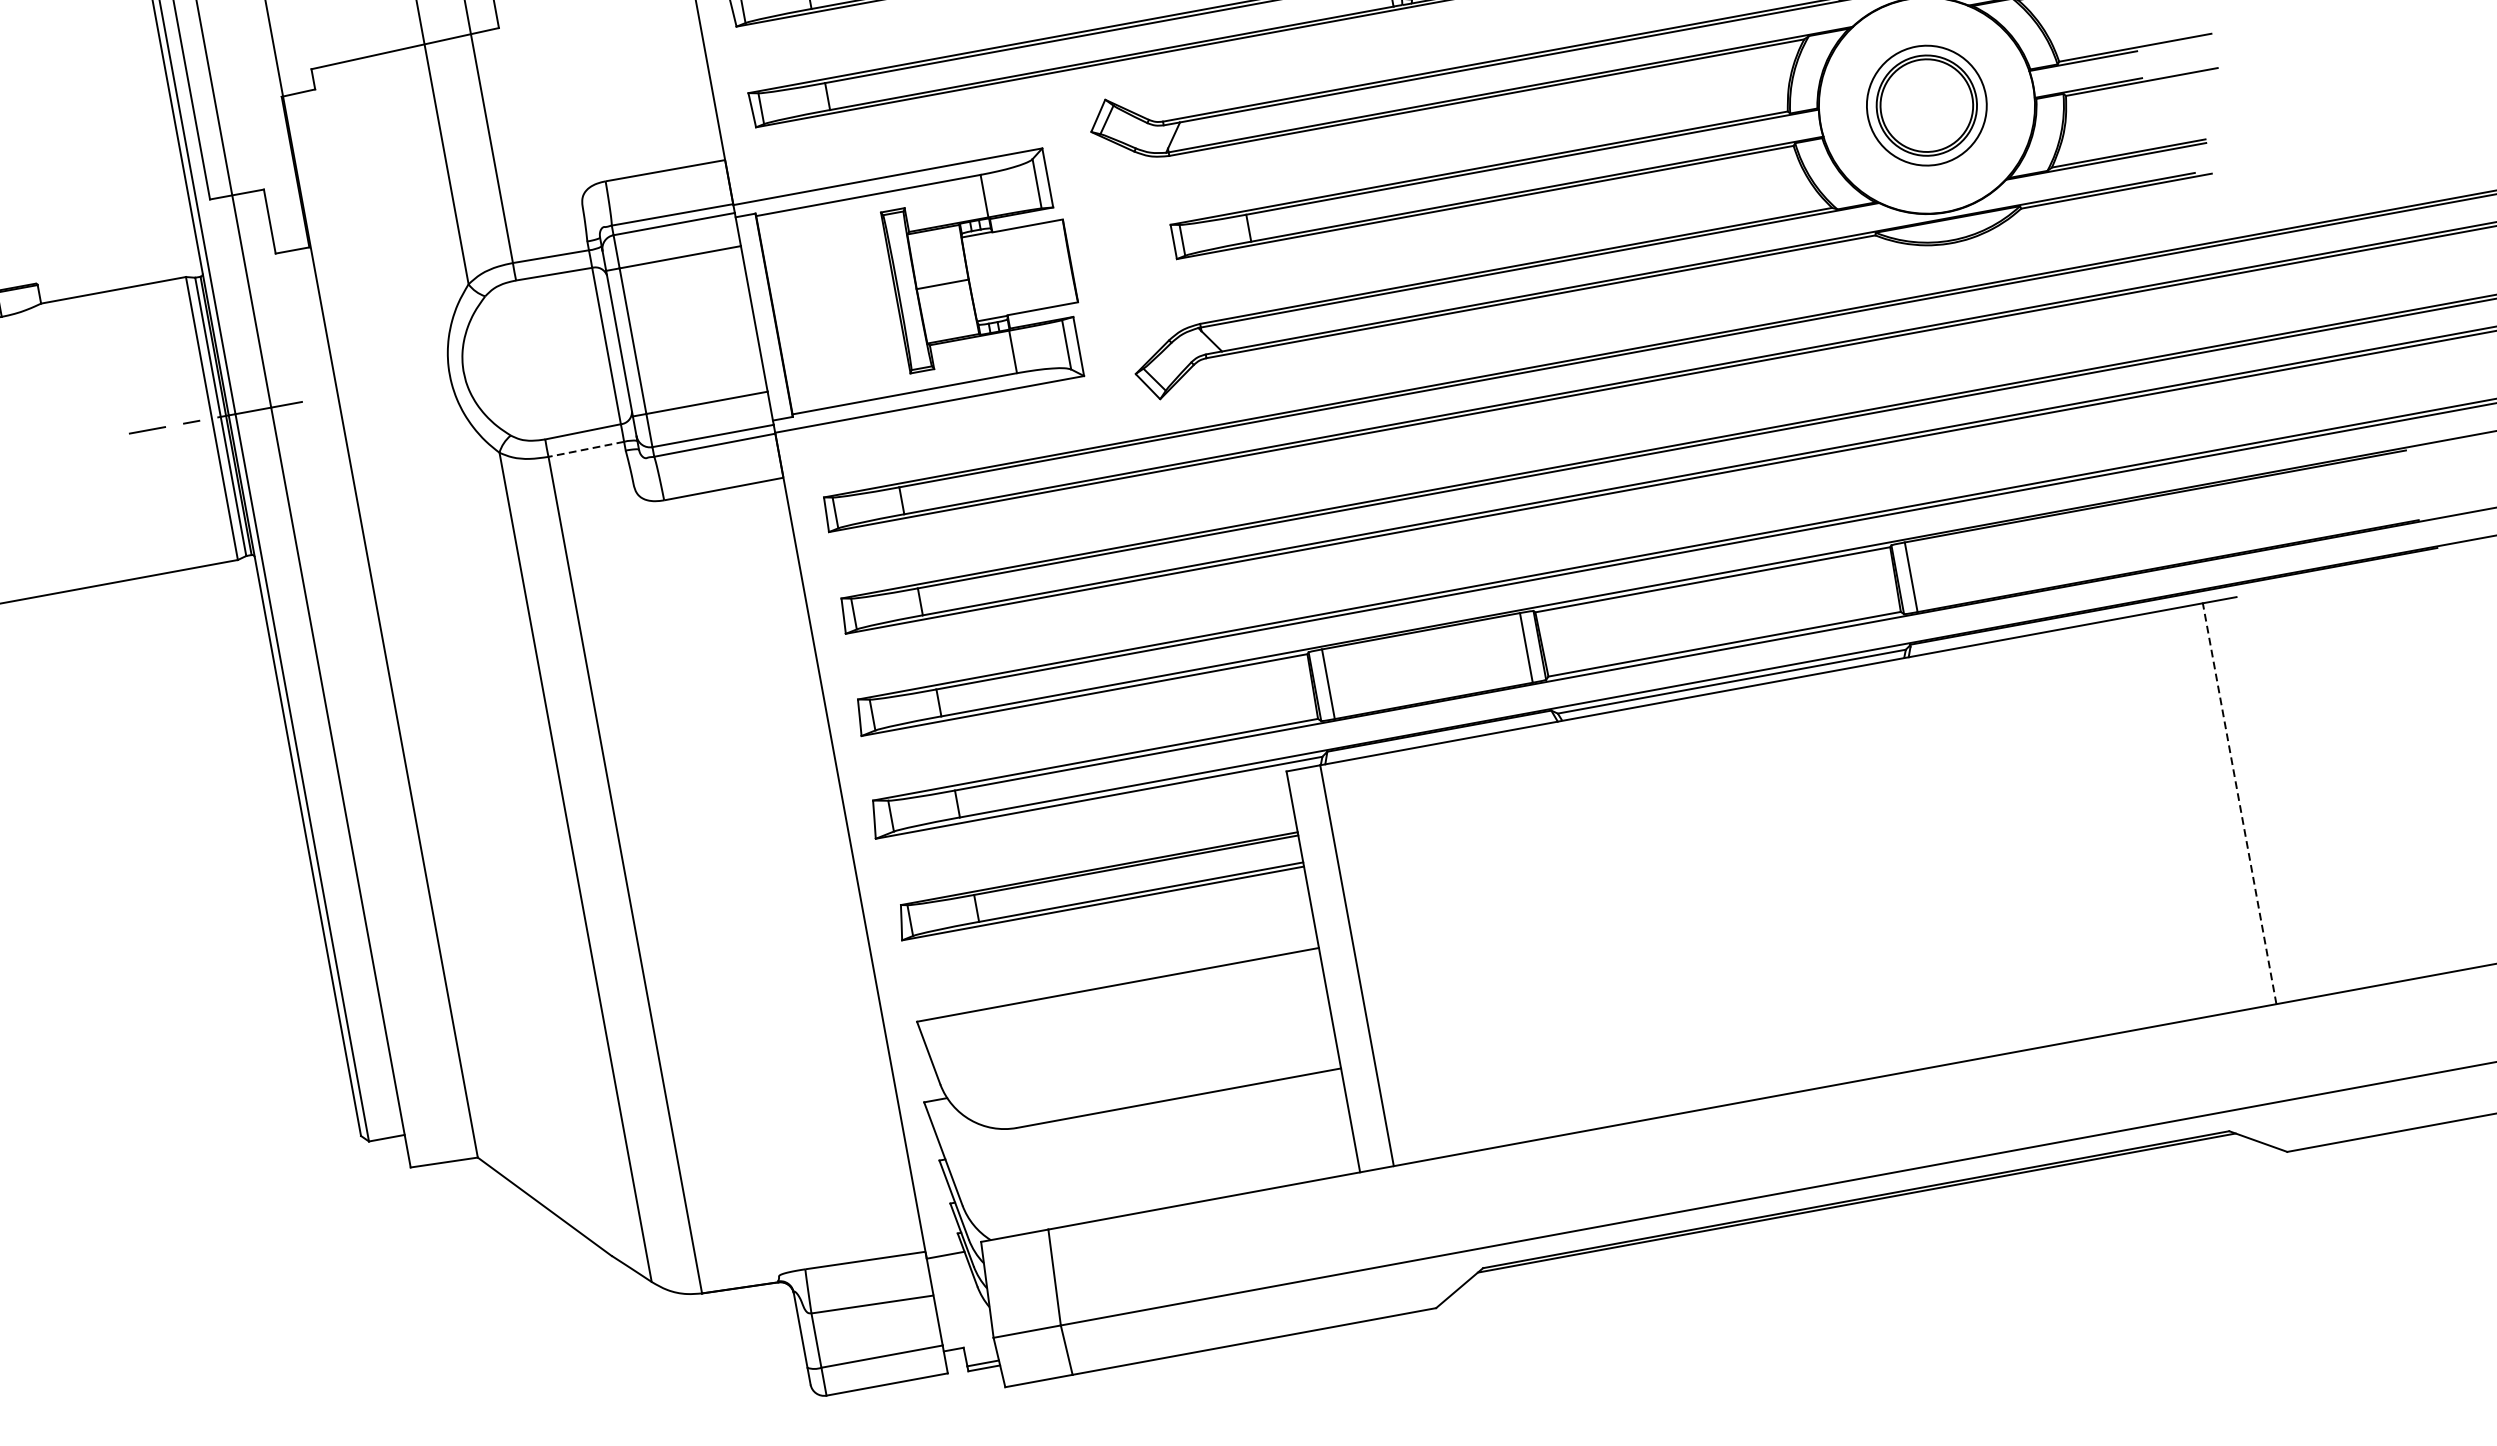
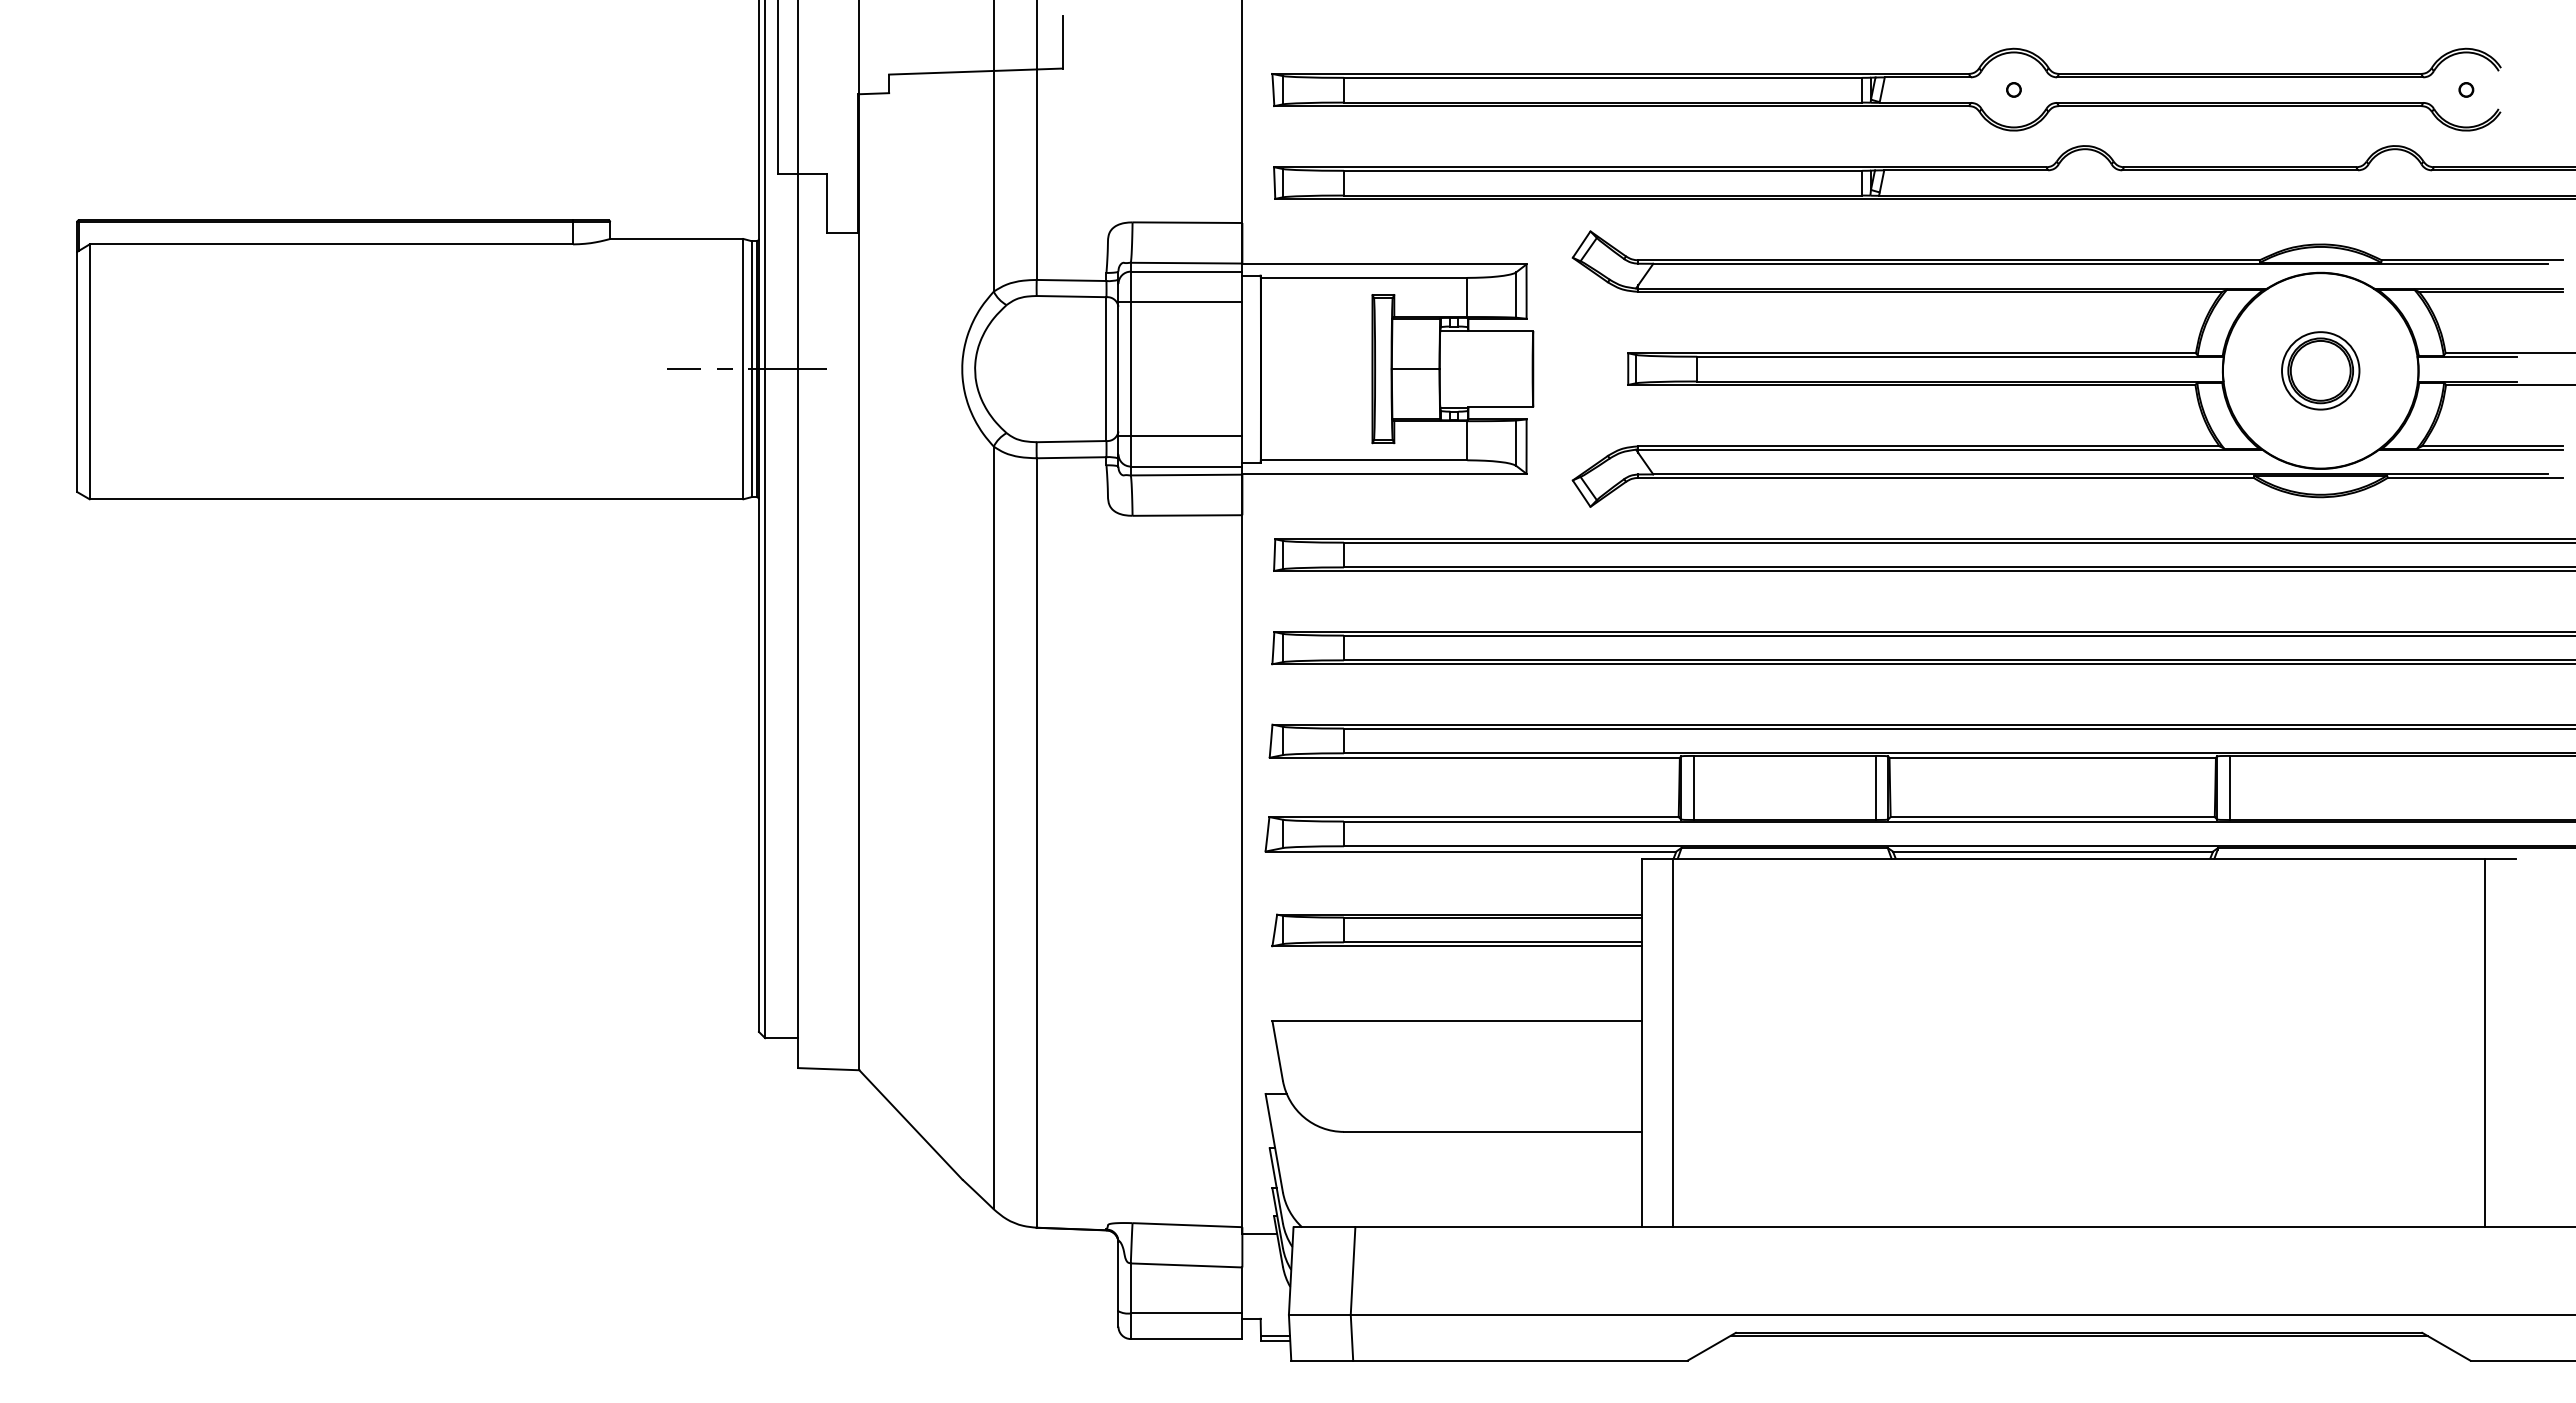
part: (1926, 105) -> (2320, 370), size x0.71
line: (586, 449) -> (1071, 457), dashed -> solid
line: (2239, 803) -> (2484, 1042), dashed -> solid

